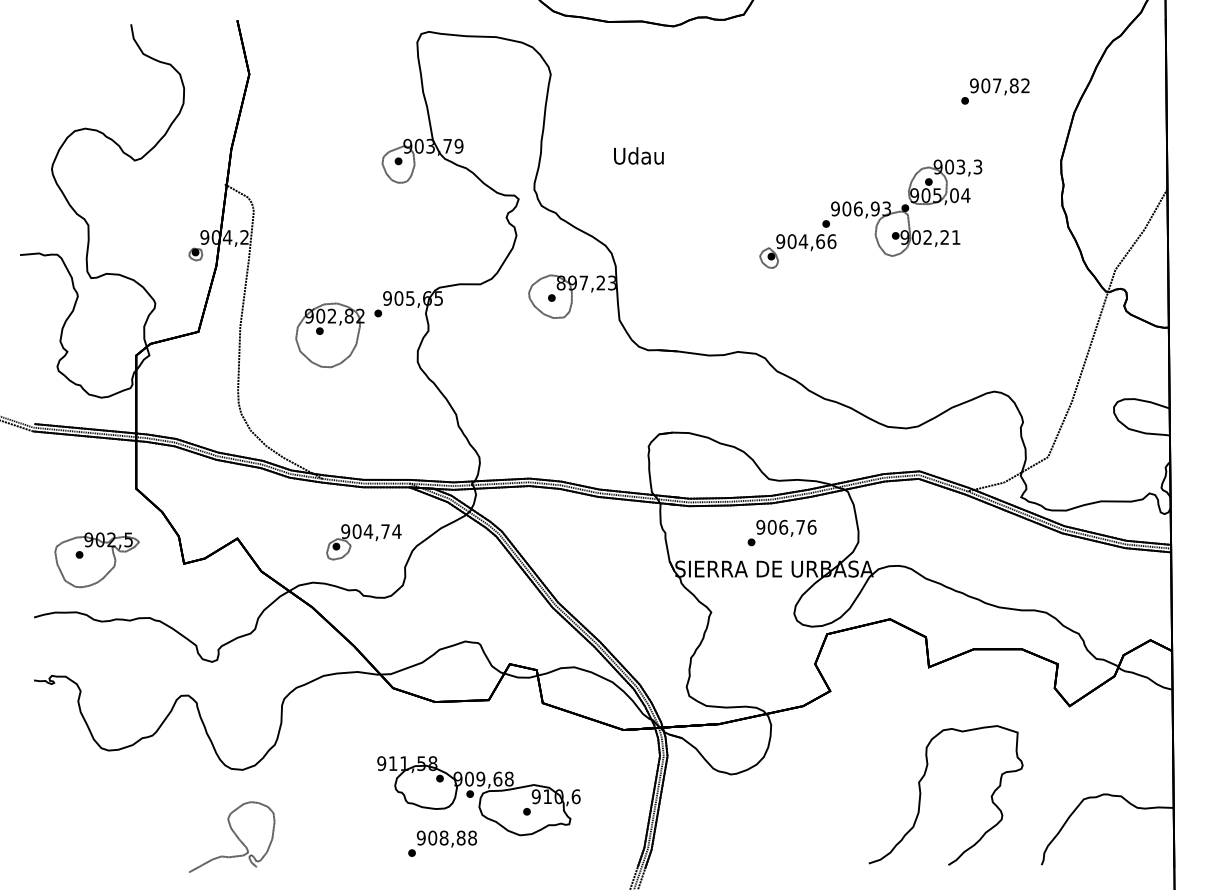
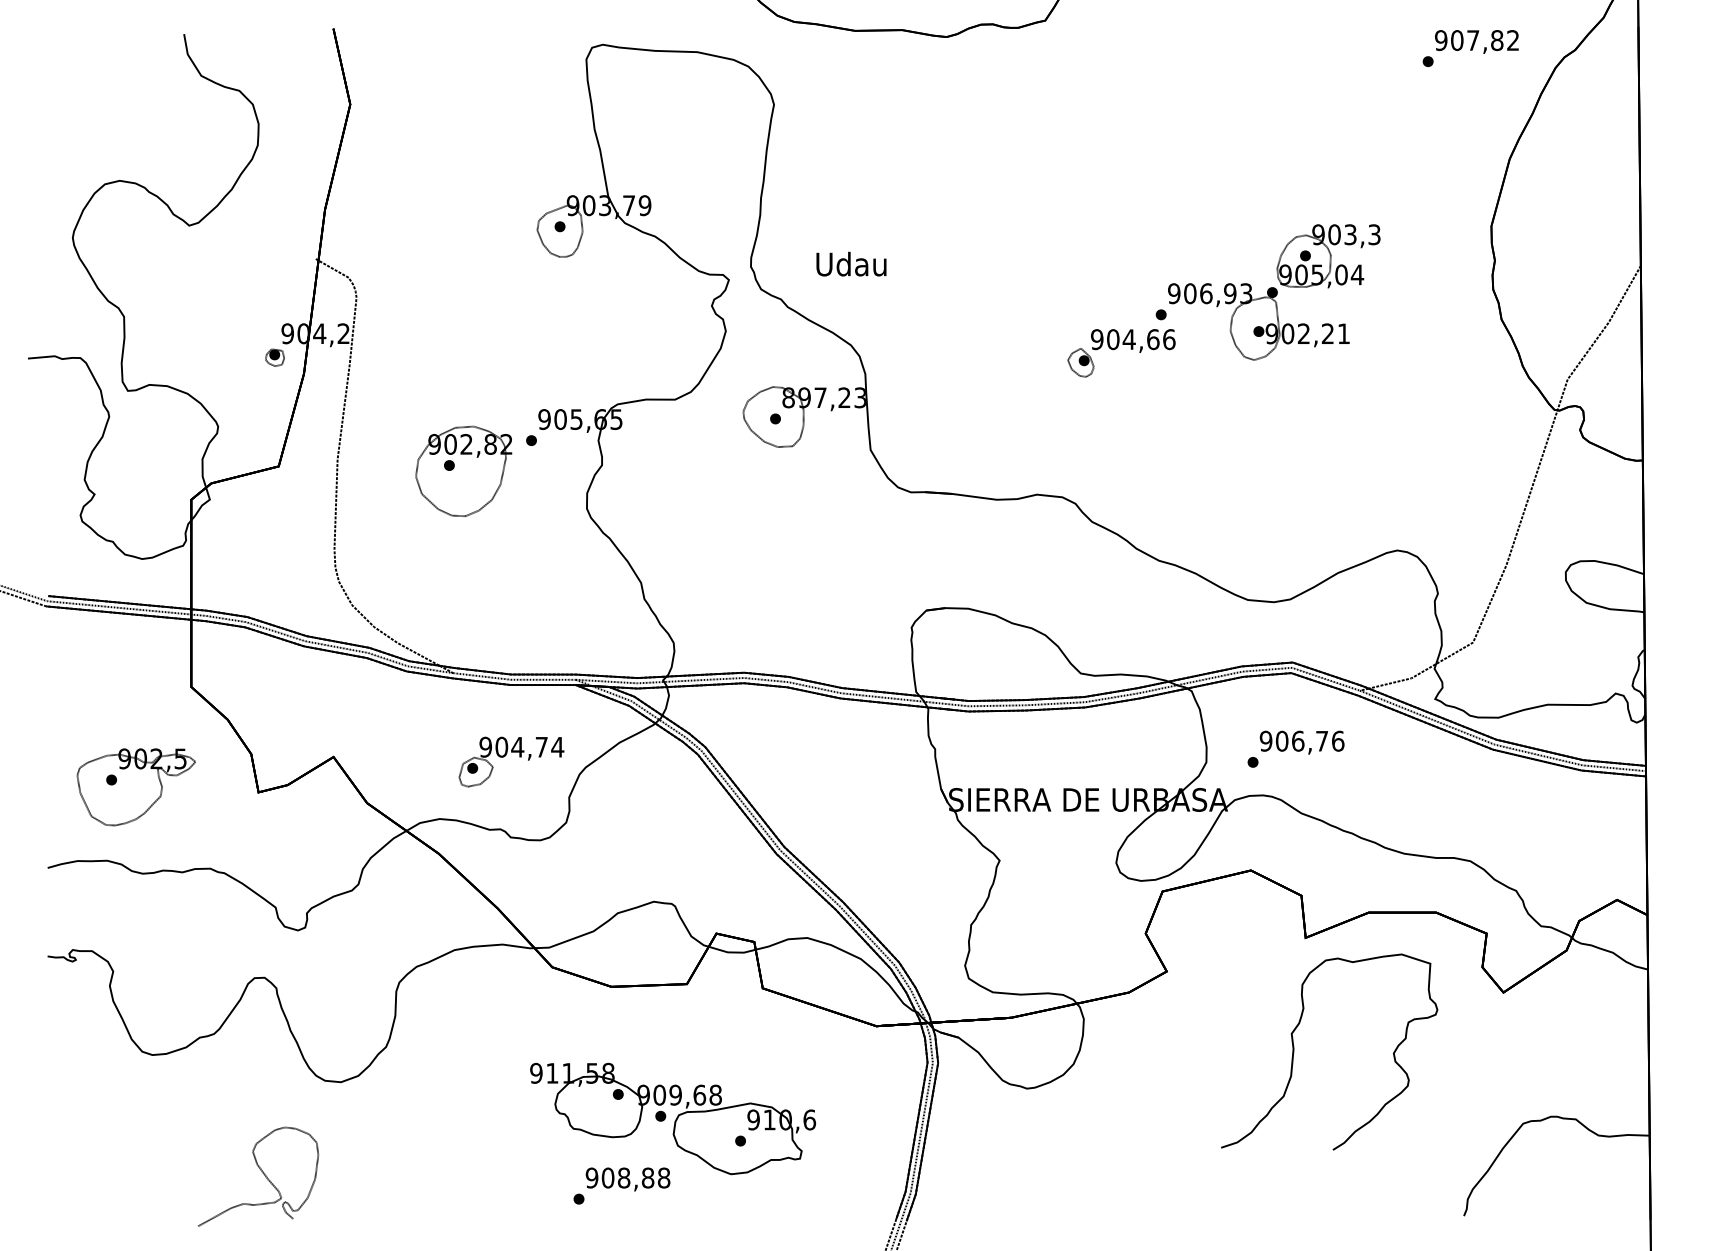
text: (995, 91) -> (1470, 48), moved
text: (638, 155) -> (850, 263), moved
text: (781, 532) -> (1295, 748), moved
curve: (921, 795) -> (1295, 1052), moved
curve: (234, 834) -> (261, 1173), moved

